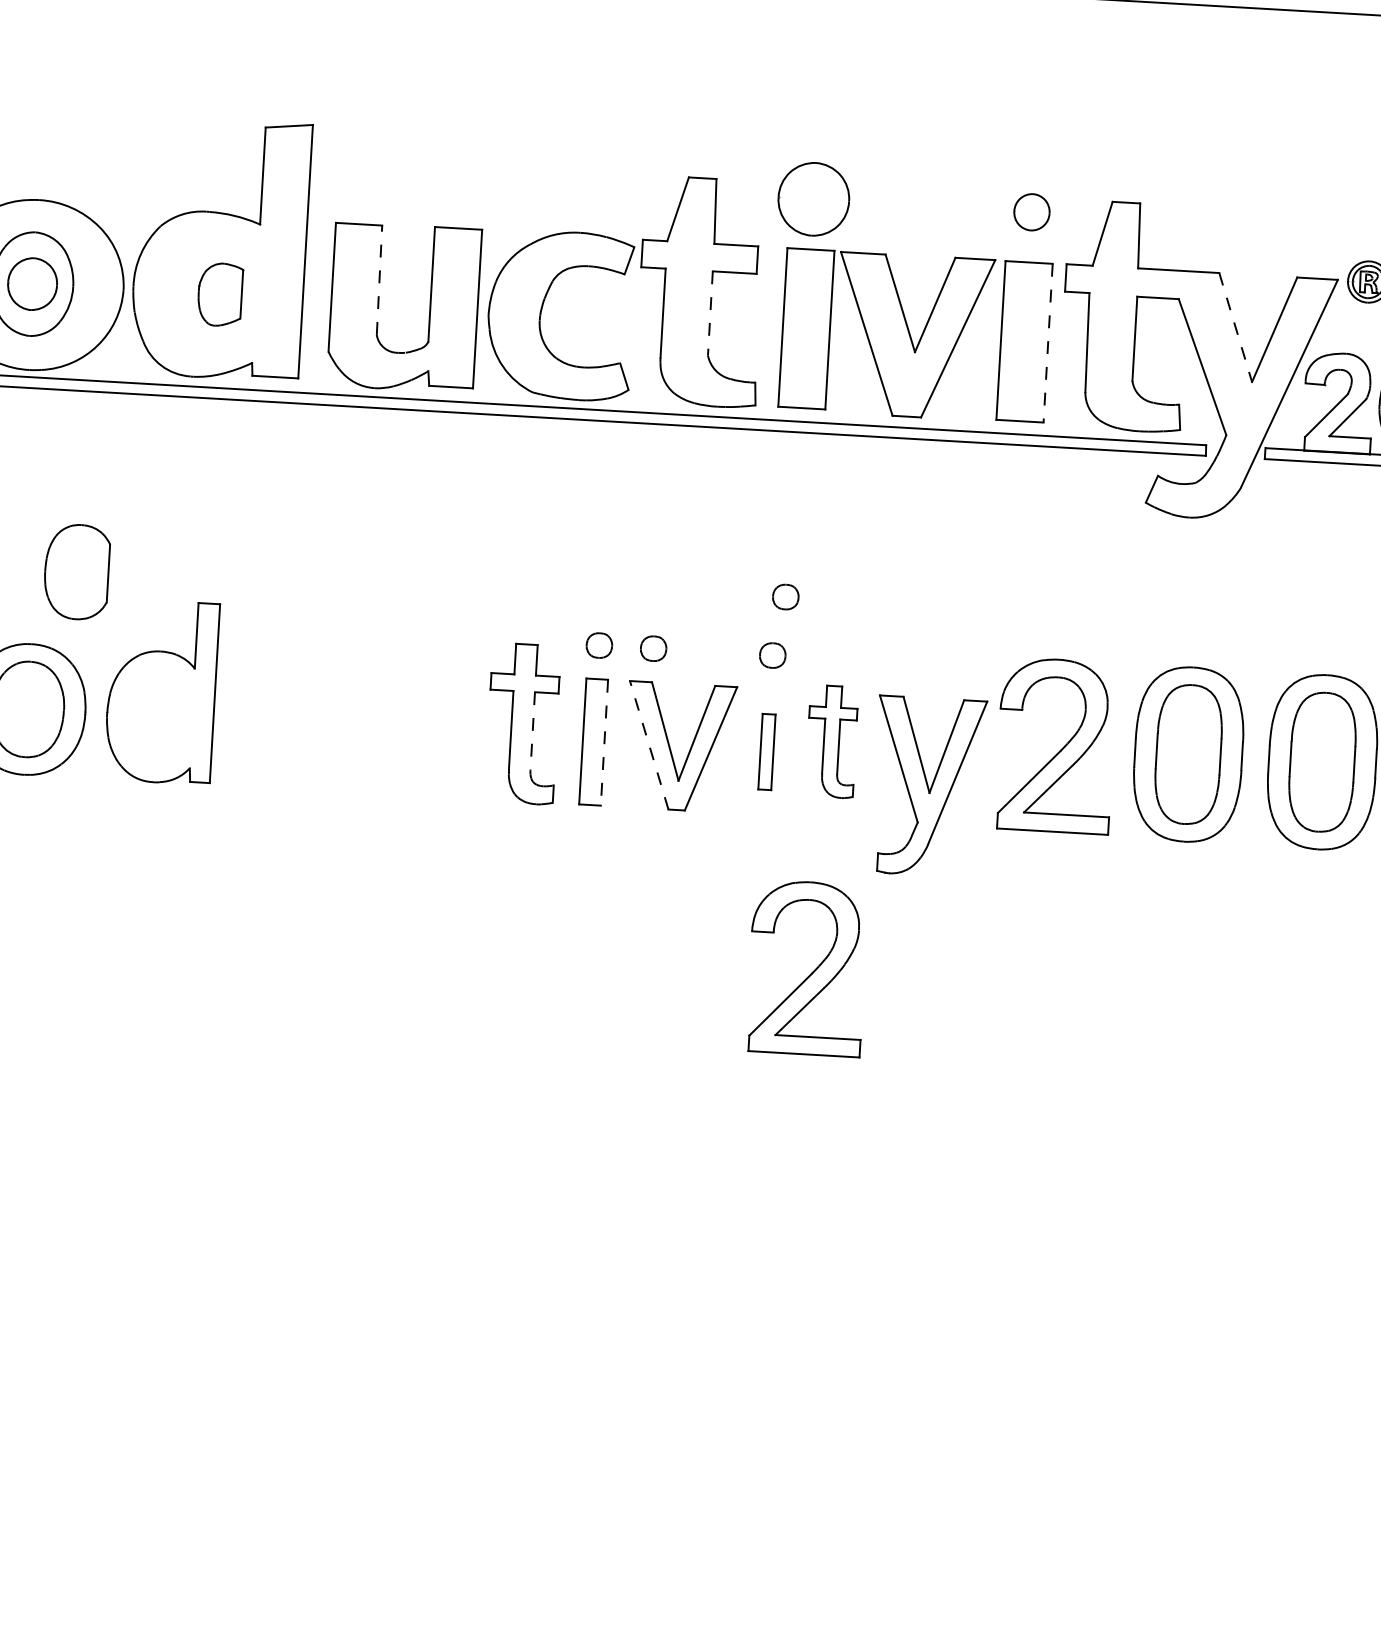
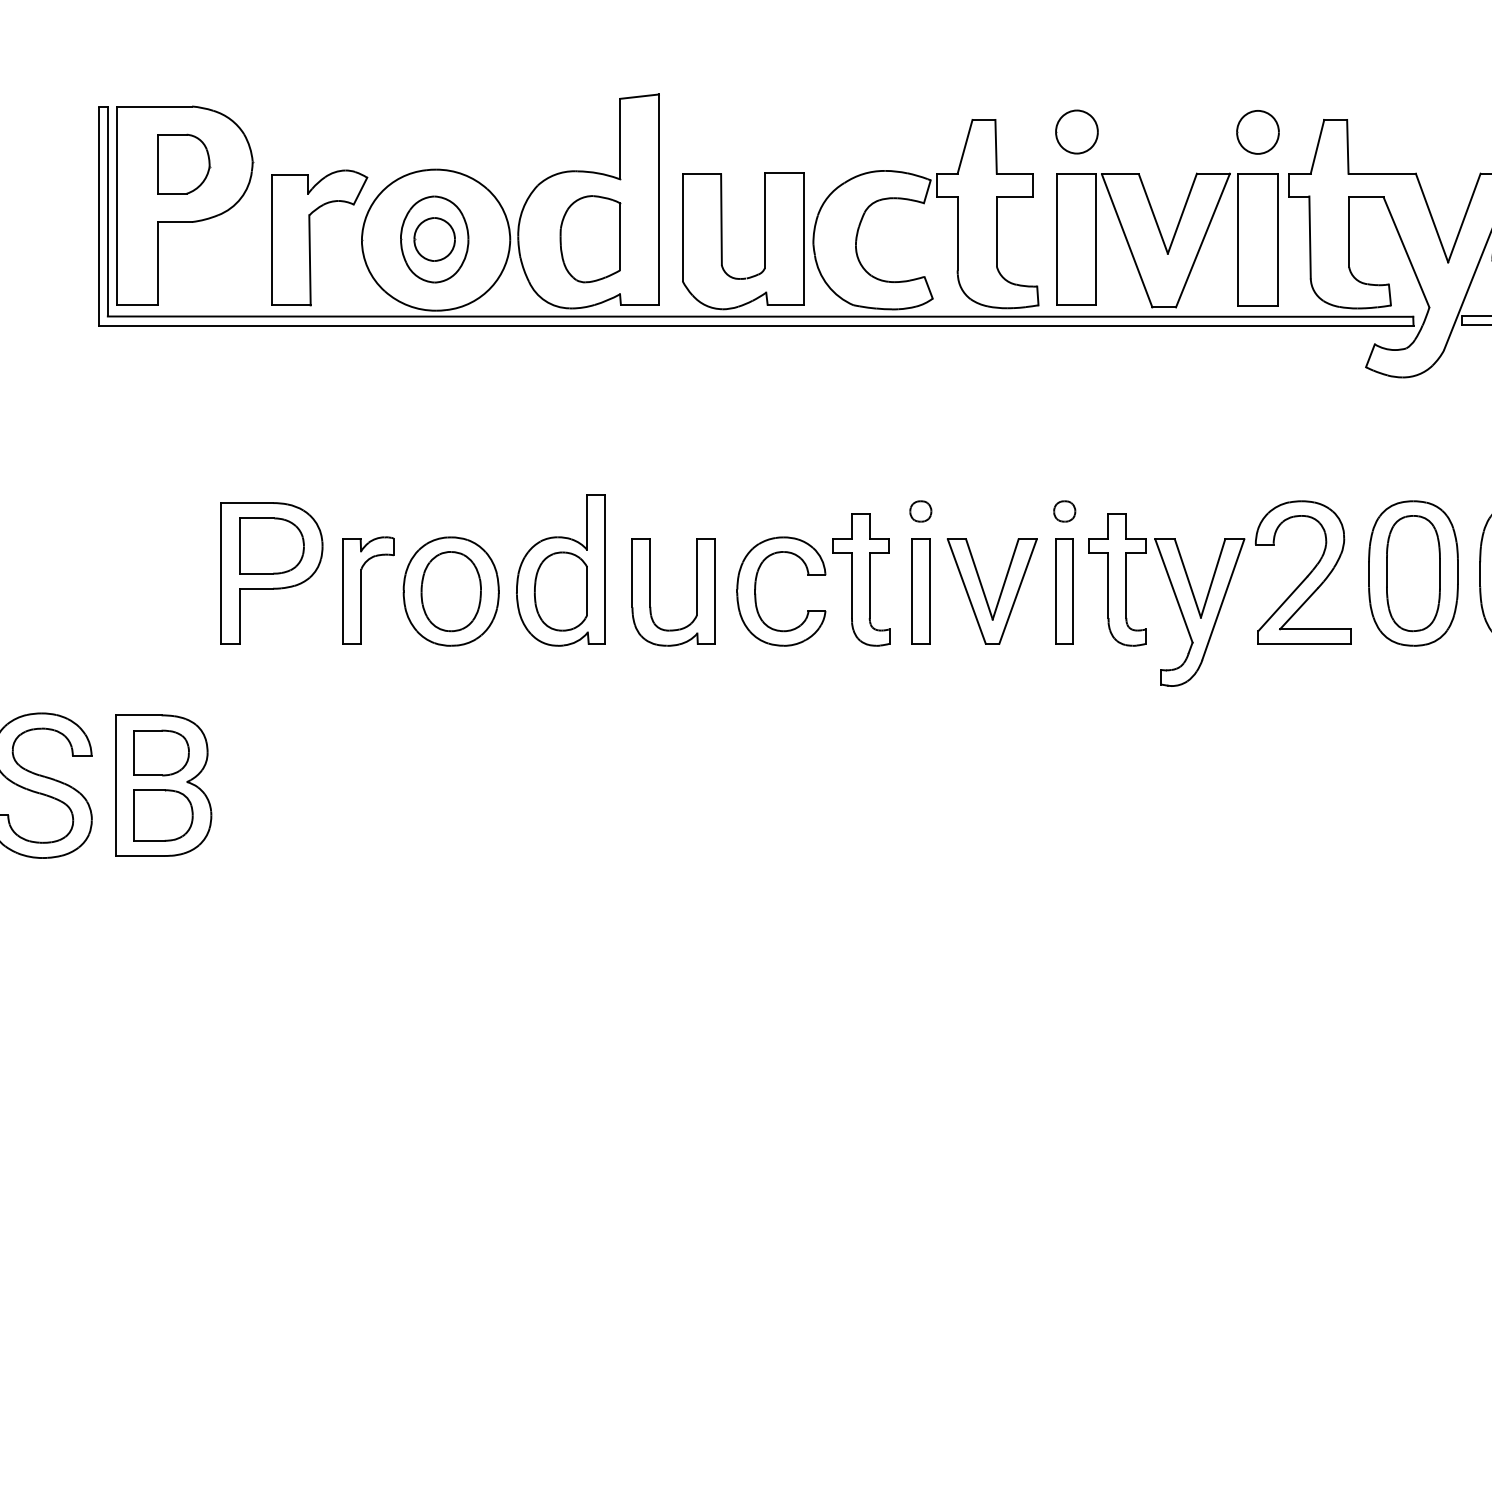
part: (813, 198) -> (1076, 131), size x0.71
part: (1031, 212) -> (1257, 132), size x1.43
line: (379, 279) -> (721, 219), dashed -> solid
part: (220, 294) -> (590, 239), size x1.67
line: (710, 313) -> (996, 231), dashed -> solid
line: (1236, 328) -> (1432, 218), dashed -> solid
line: (1048, 342) -> (1277, 239), dashed -> solid
part: (76, 571) -> (560, 591), moved
part: (785, 597) -> (1072, 462), removed
part: (653, 648) -> (965, 511), removed
part: (268, 724) -> (650, 592), added
line: (532, 732) -> (869, 586), dashed -> solid
part: (395, 734) -> (756, 594), added
part: (831, 741) -> (1117, 579), size x1.43
line: (604, 743) -> (929, 592), dashed -> solid
line: (648, 745) -> (966, 591), dashed -> solid
part: (766, 751) -> (1064, 591), size x1.67
part: (807, 968) -> (1108, 768), removed

